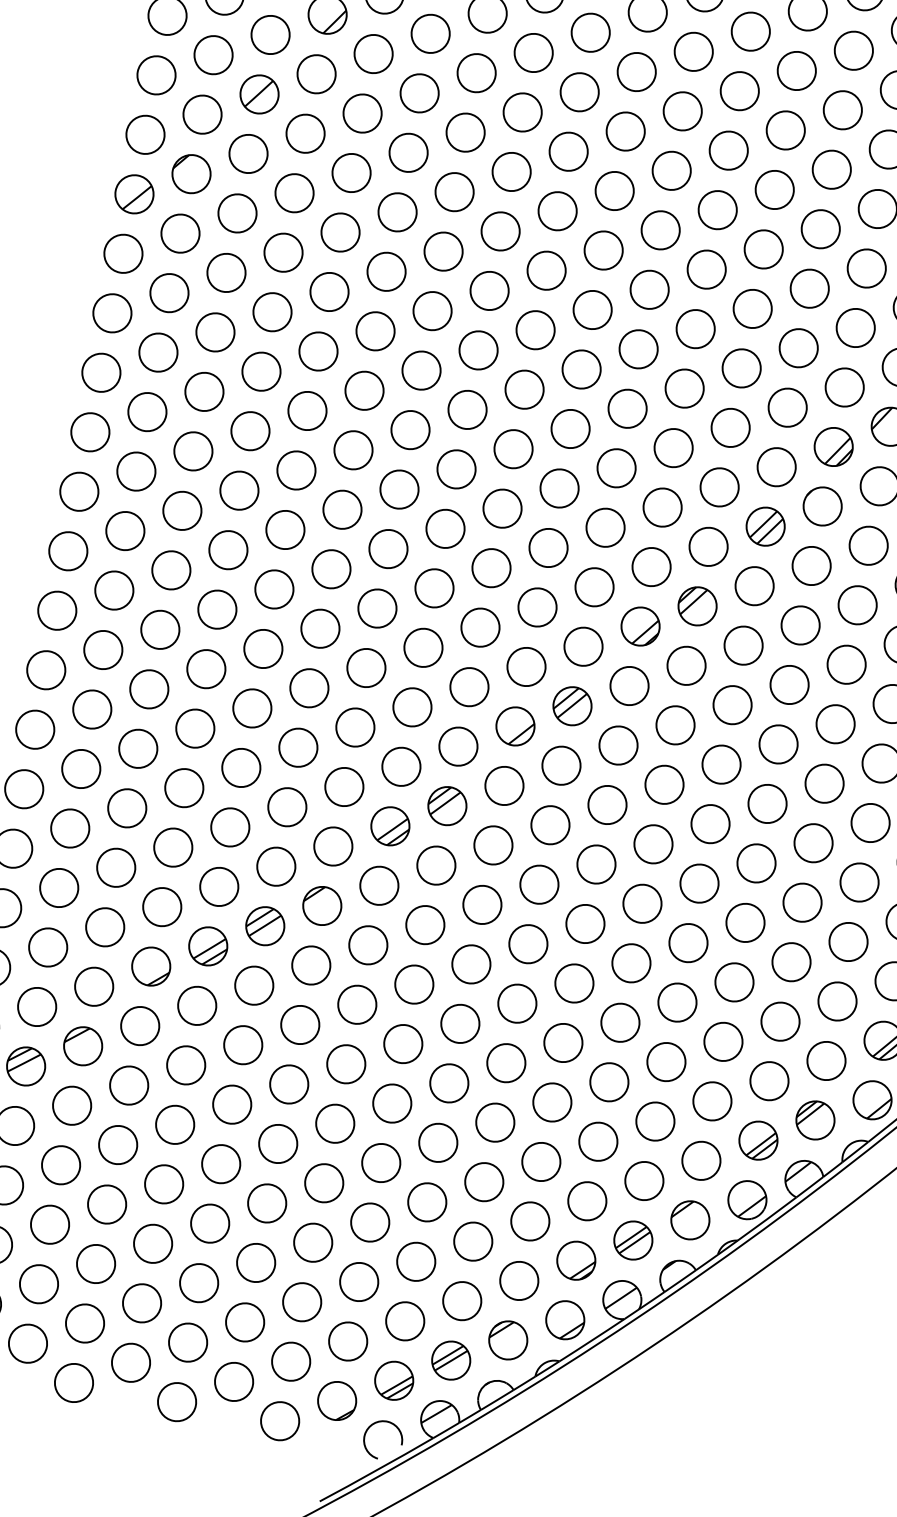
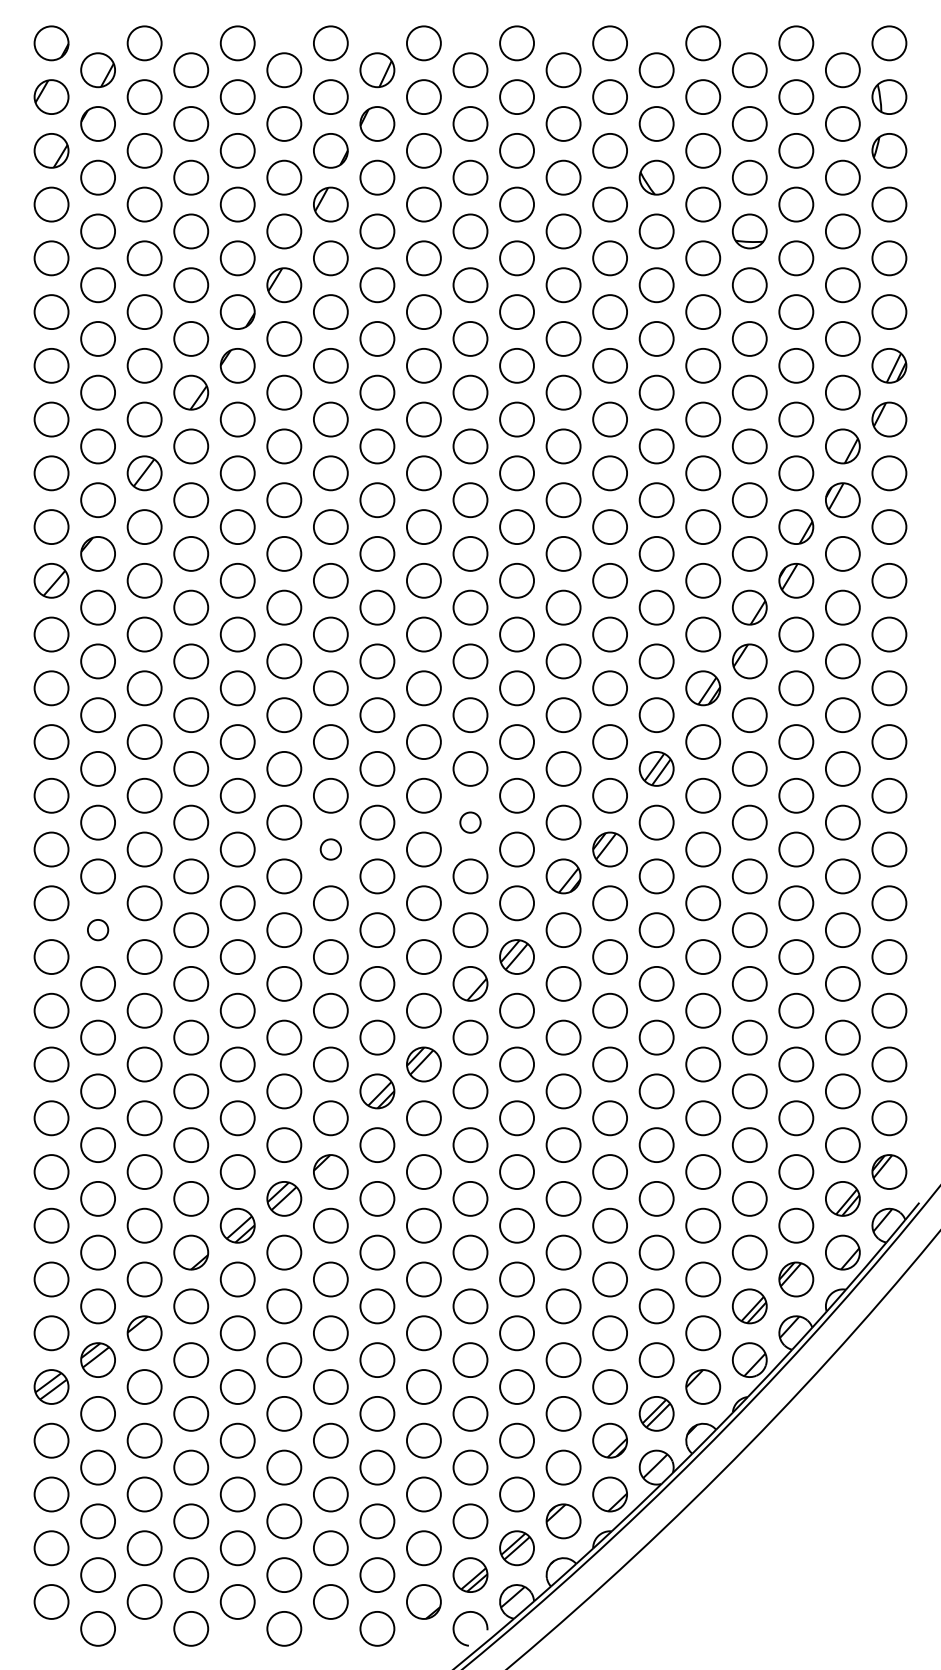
circle: (548, 547) -> (470, 822), size x0.6
circle: (388, 548) -> (330, 849), size x0.6
circle: (113, 589) -> (97, 929), size x0.6

